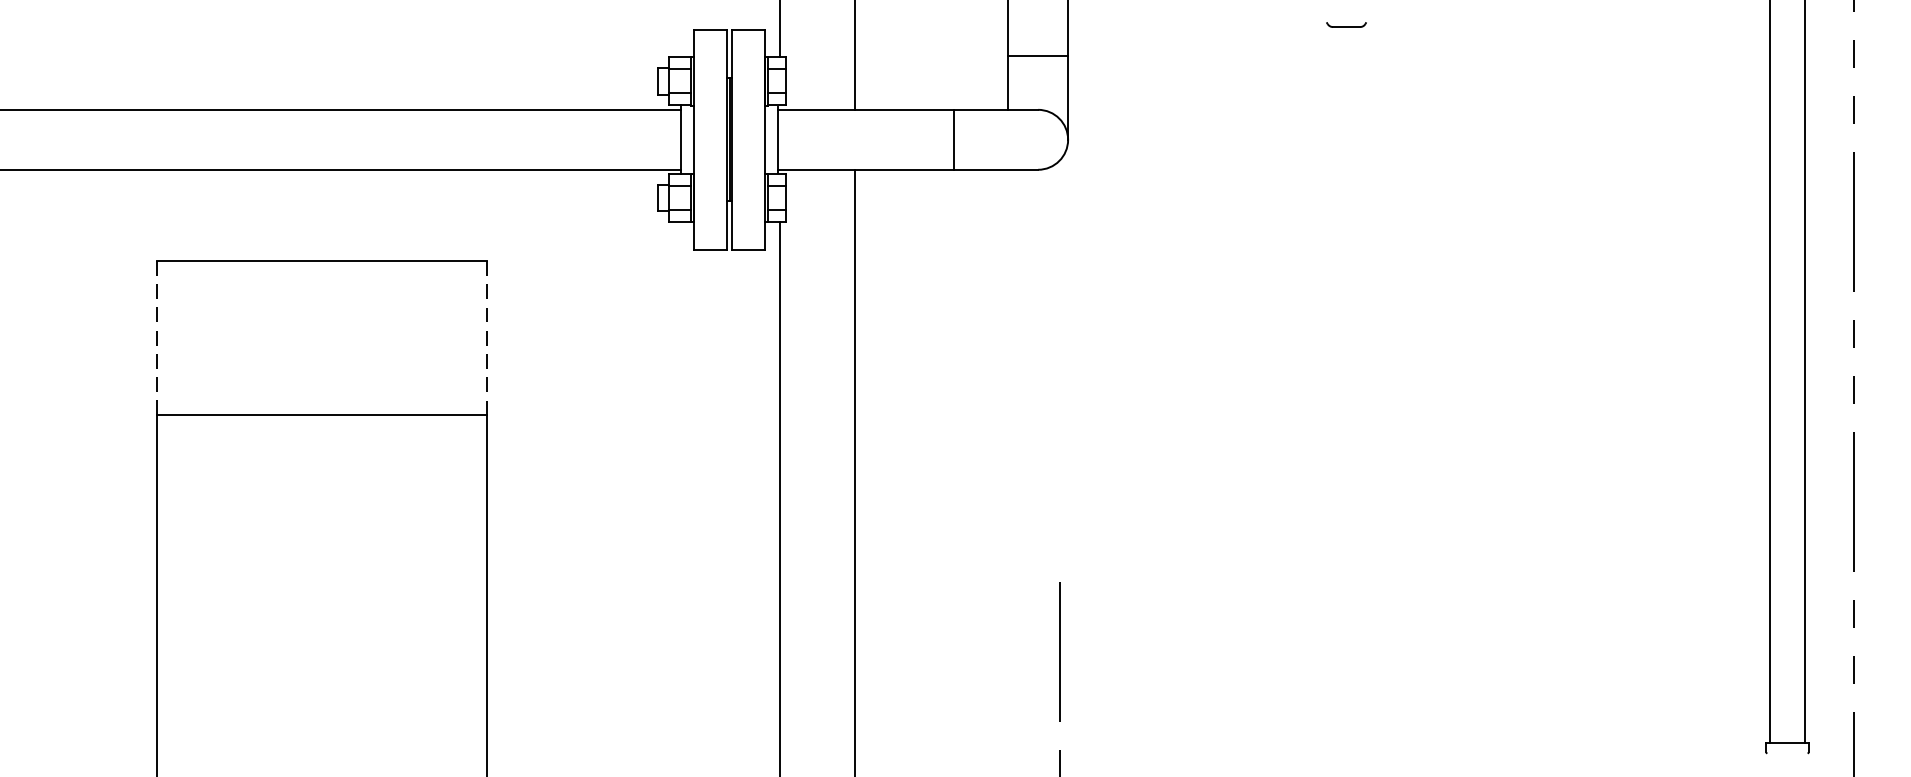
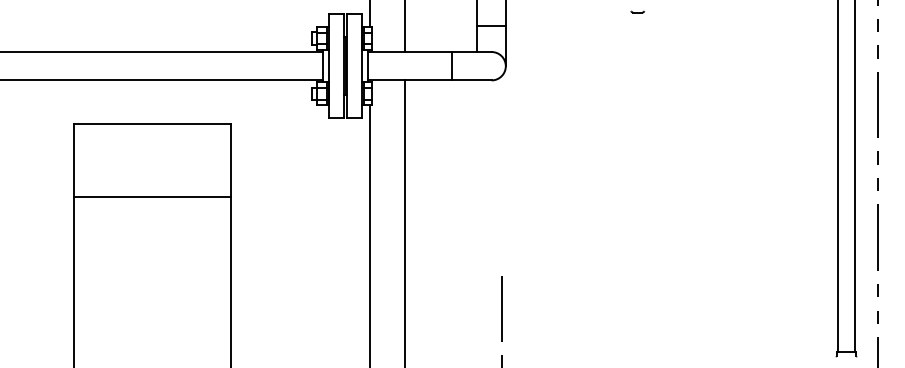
part: (1346, 24) -> (637, 11), size x0.71
line: (157, 338) -> (74, 160), dashed -> solid
line: (486, 338) -> (230, 160), dashed -> solid

